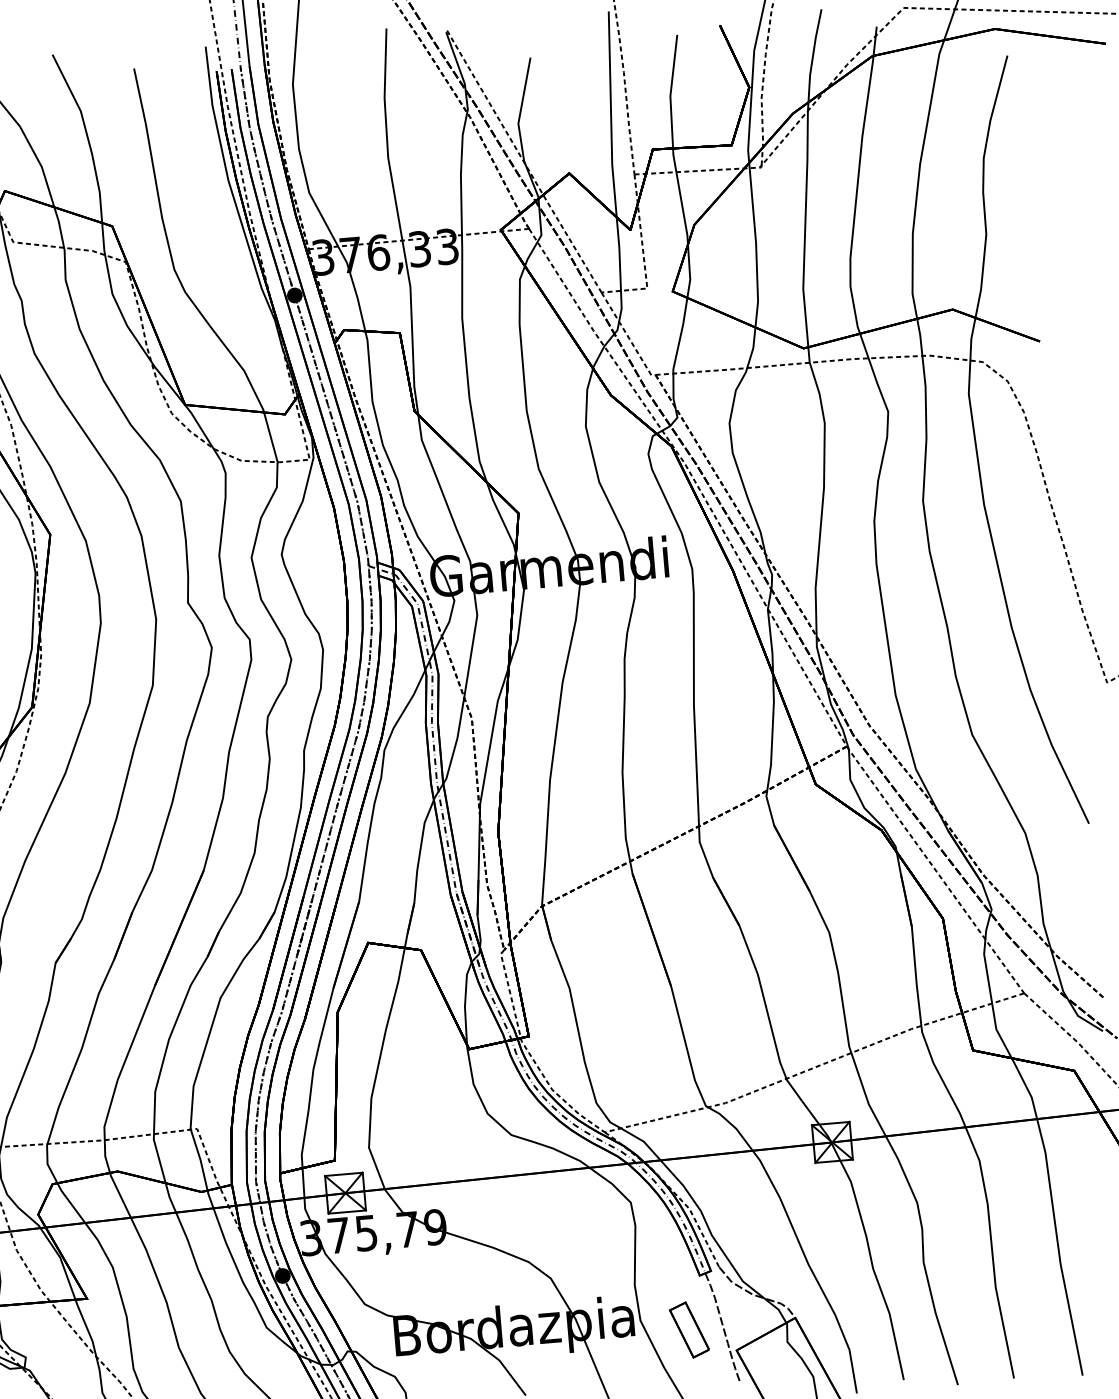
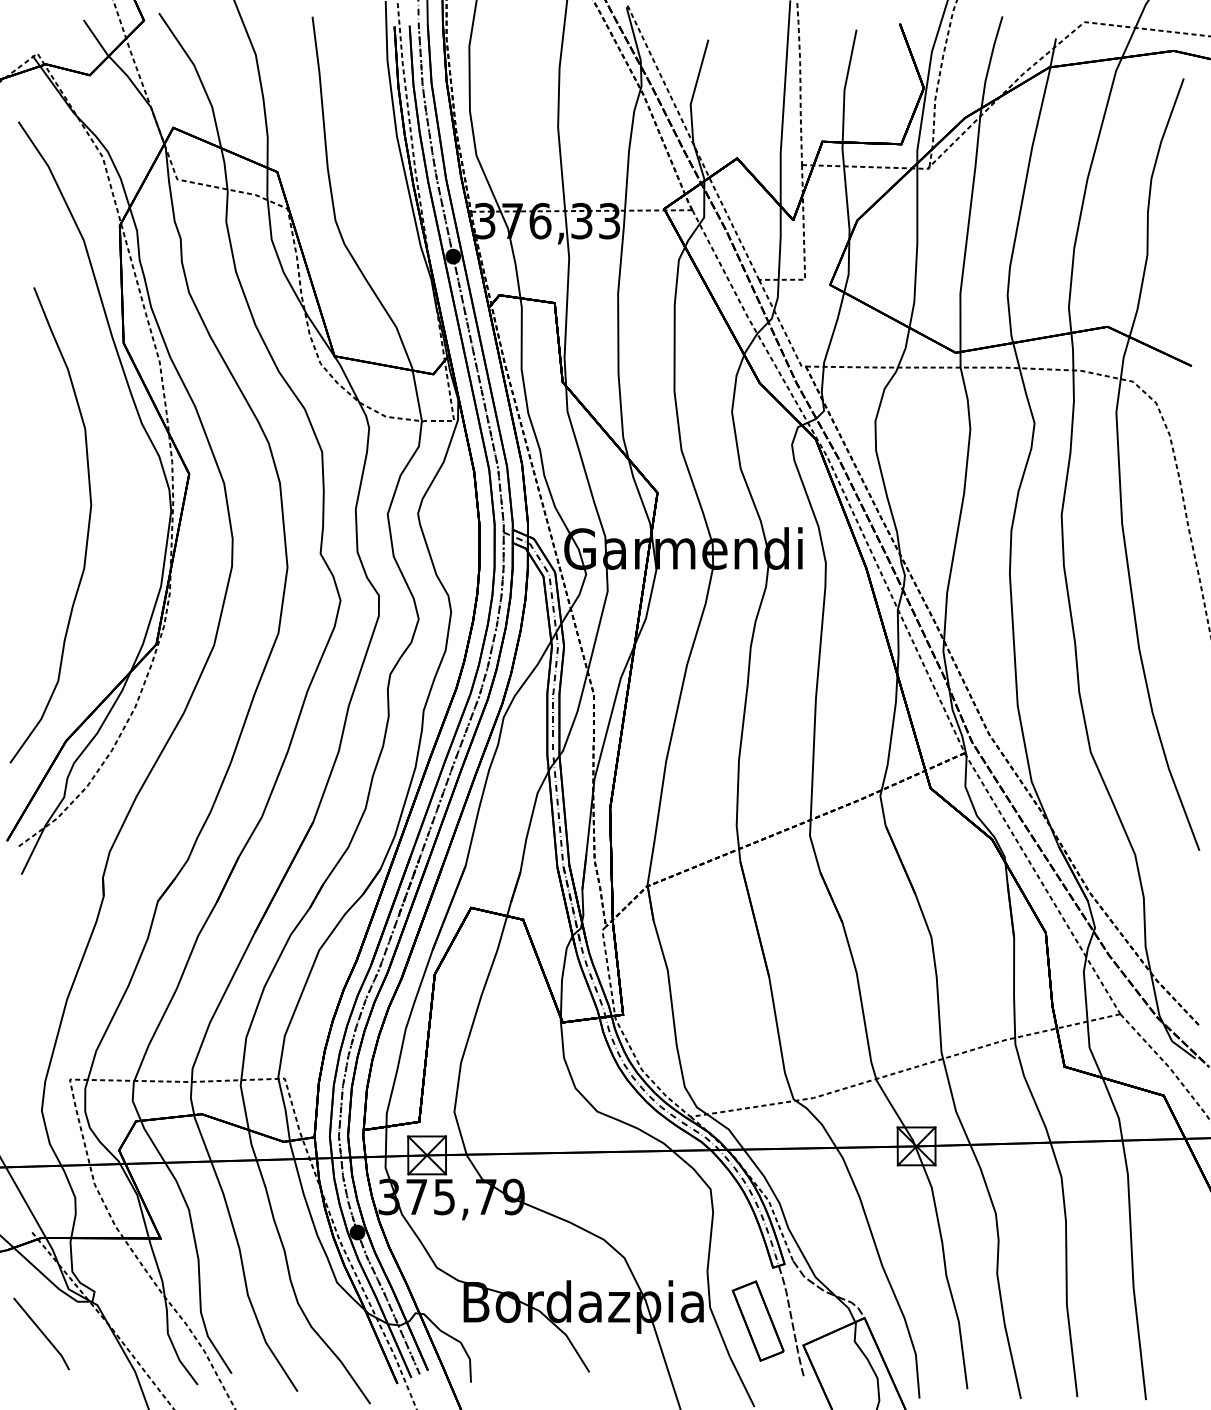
part: (688, 1329) -> (757, 1320), size x1.43

